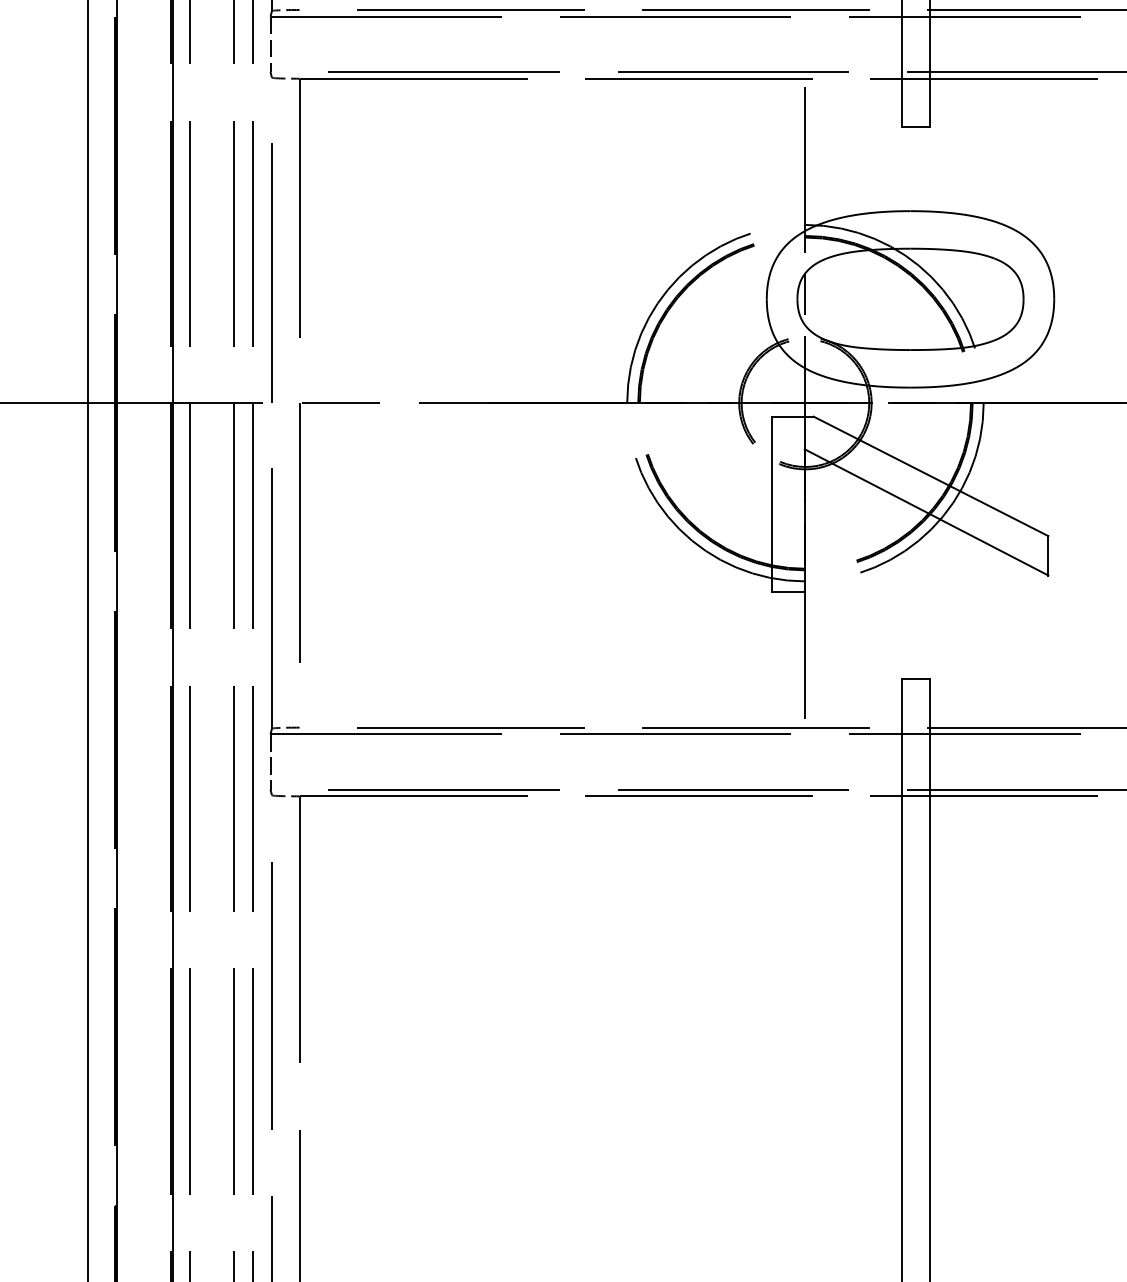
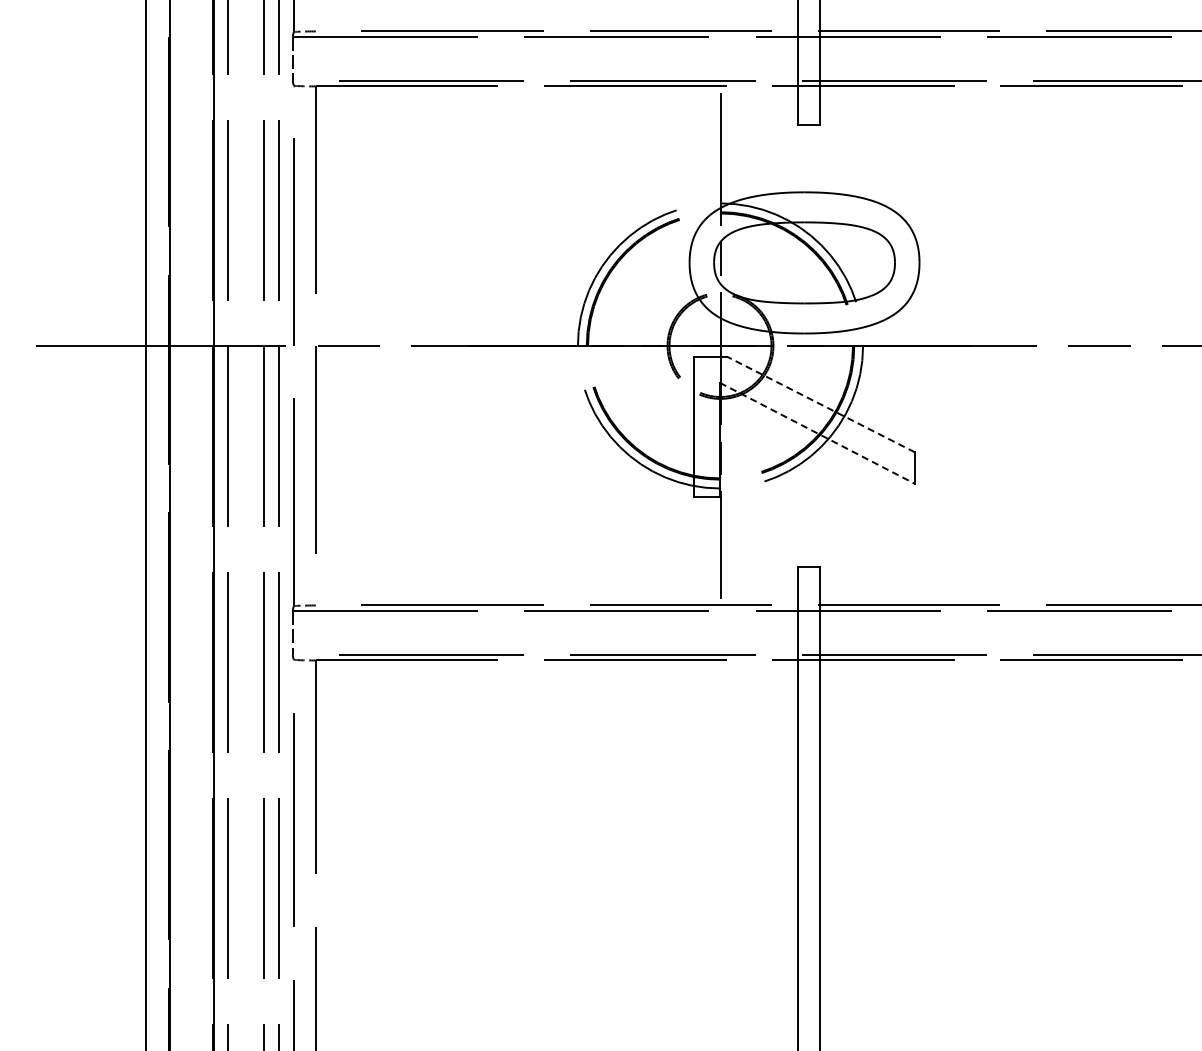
line: (930, 476) -> (820, 404), solid -> dashed
line: (926, 512) -> (817, 433), solid -> dashed

